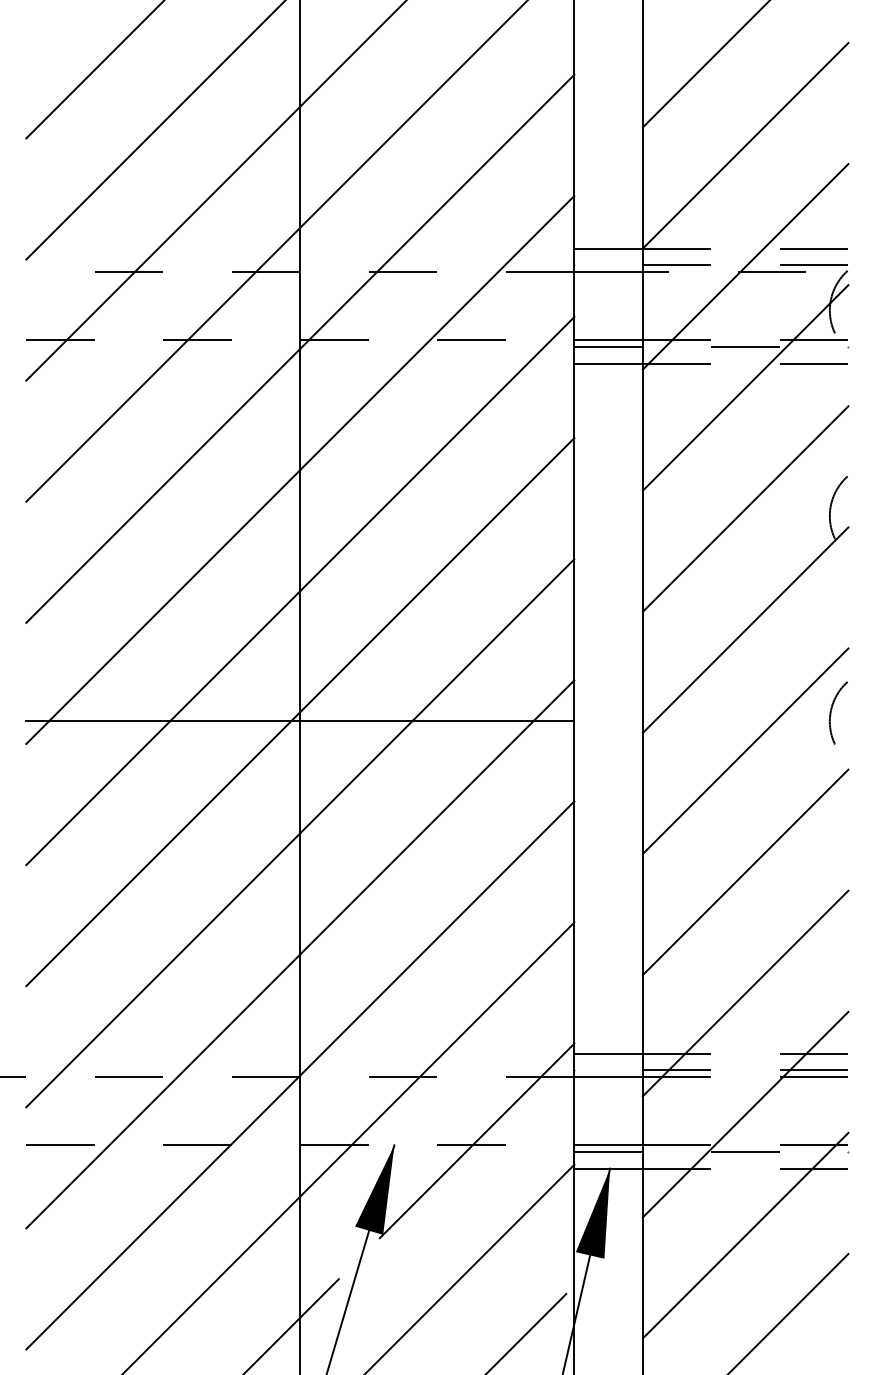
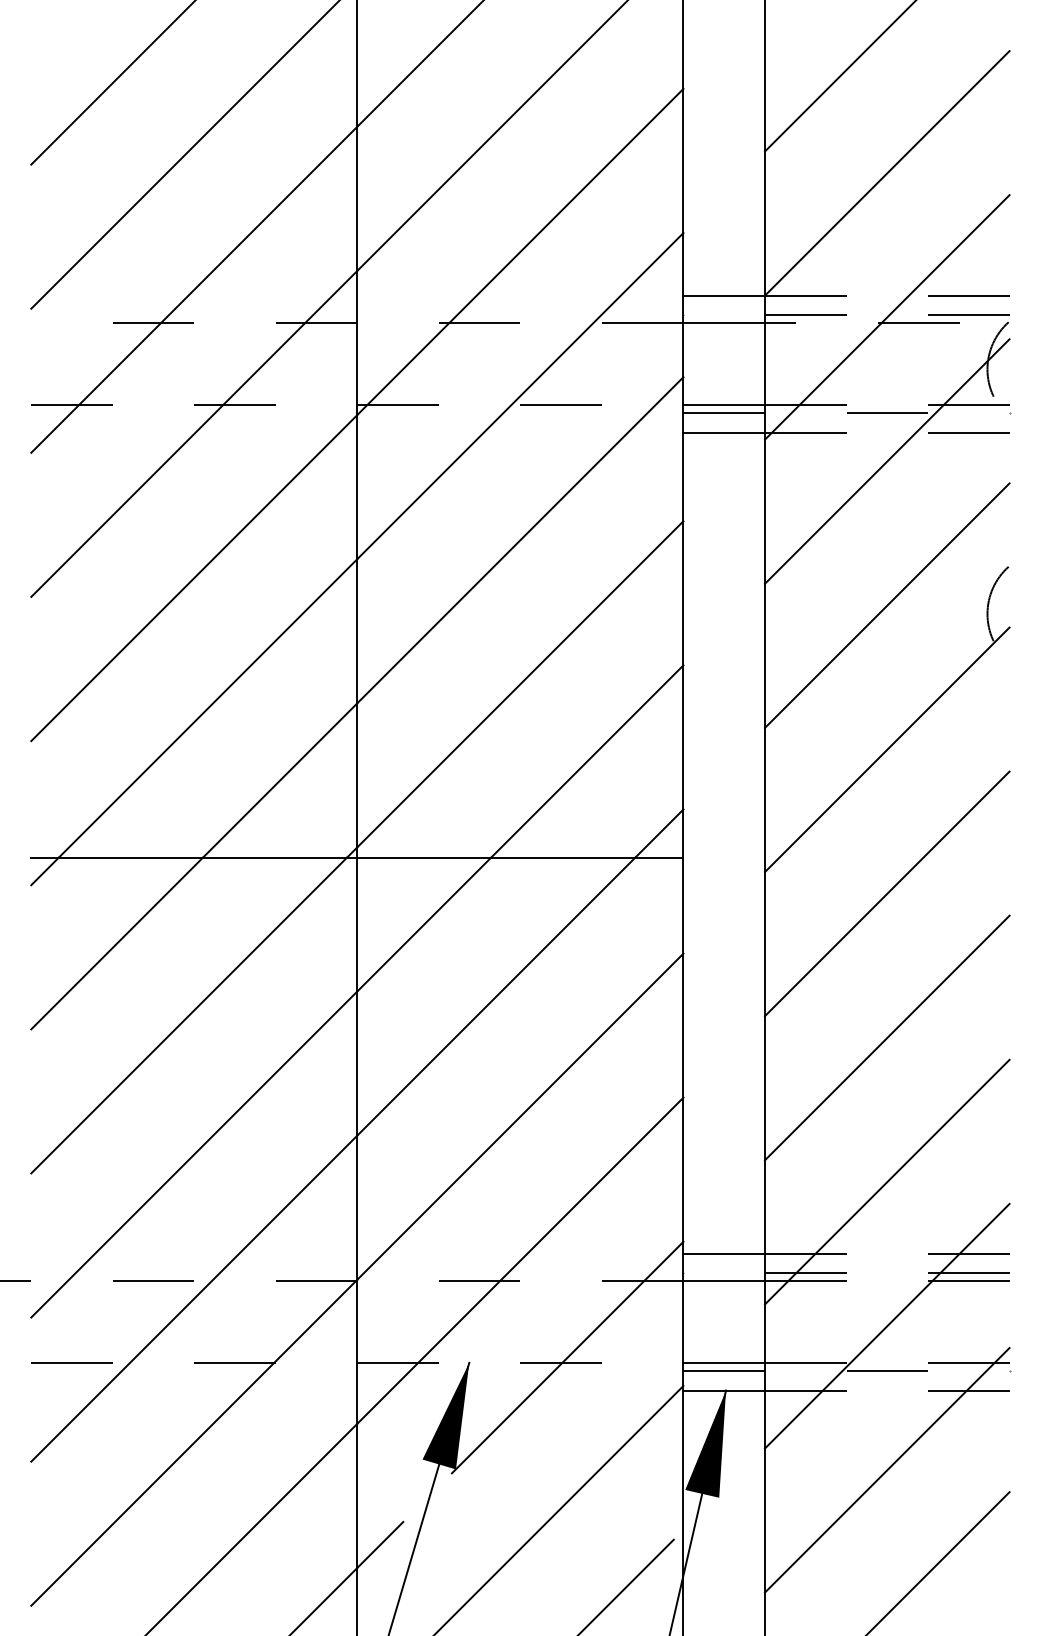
arc: (832, 709) -> (990, 844), removed

